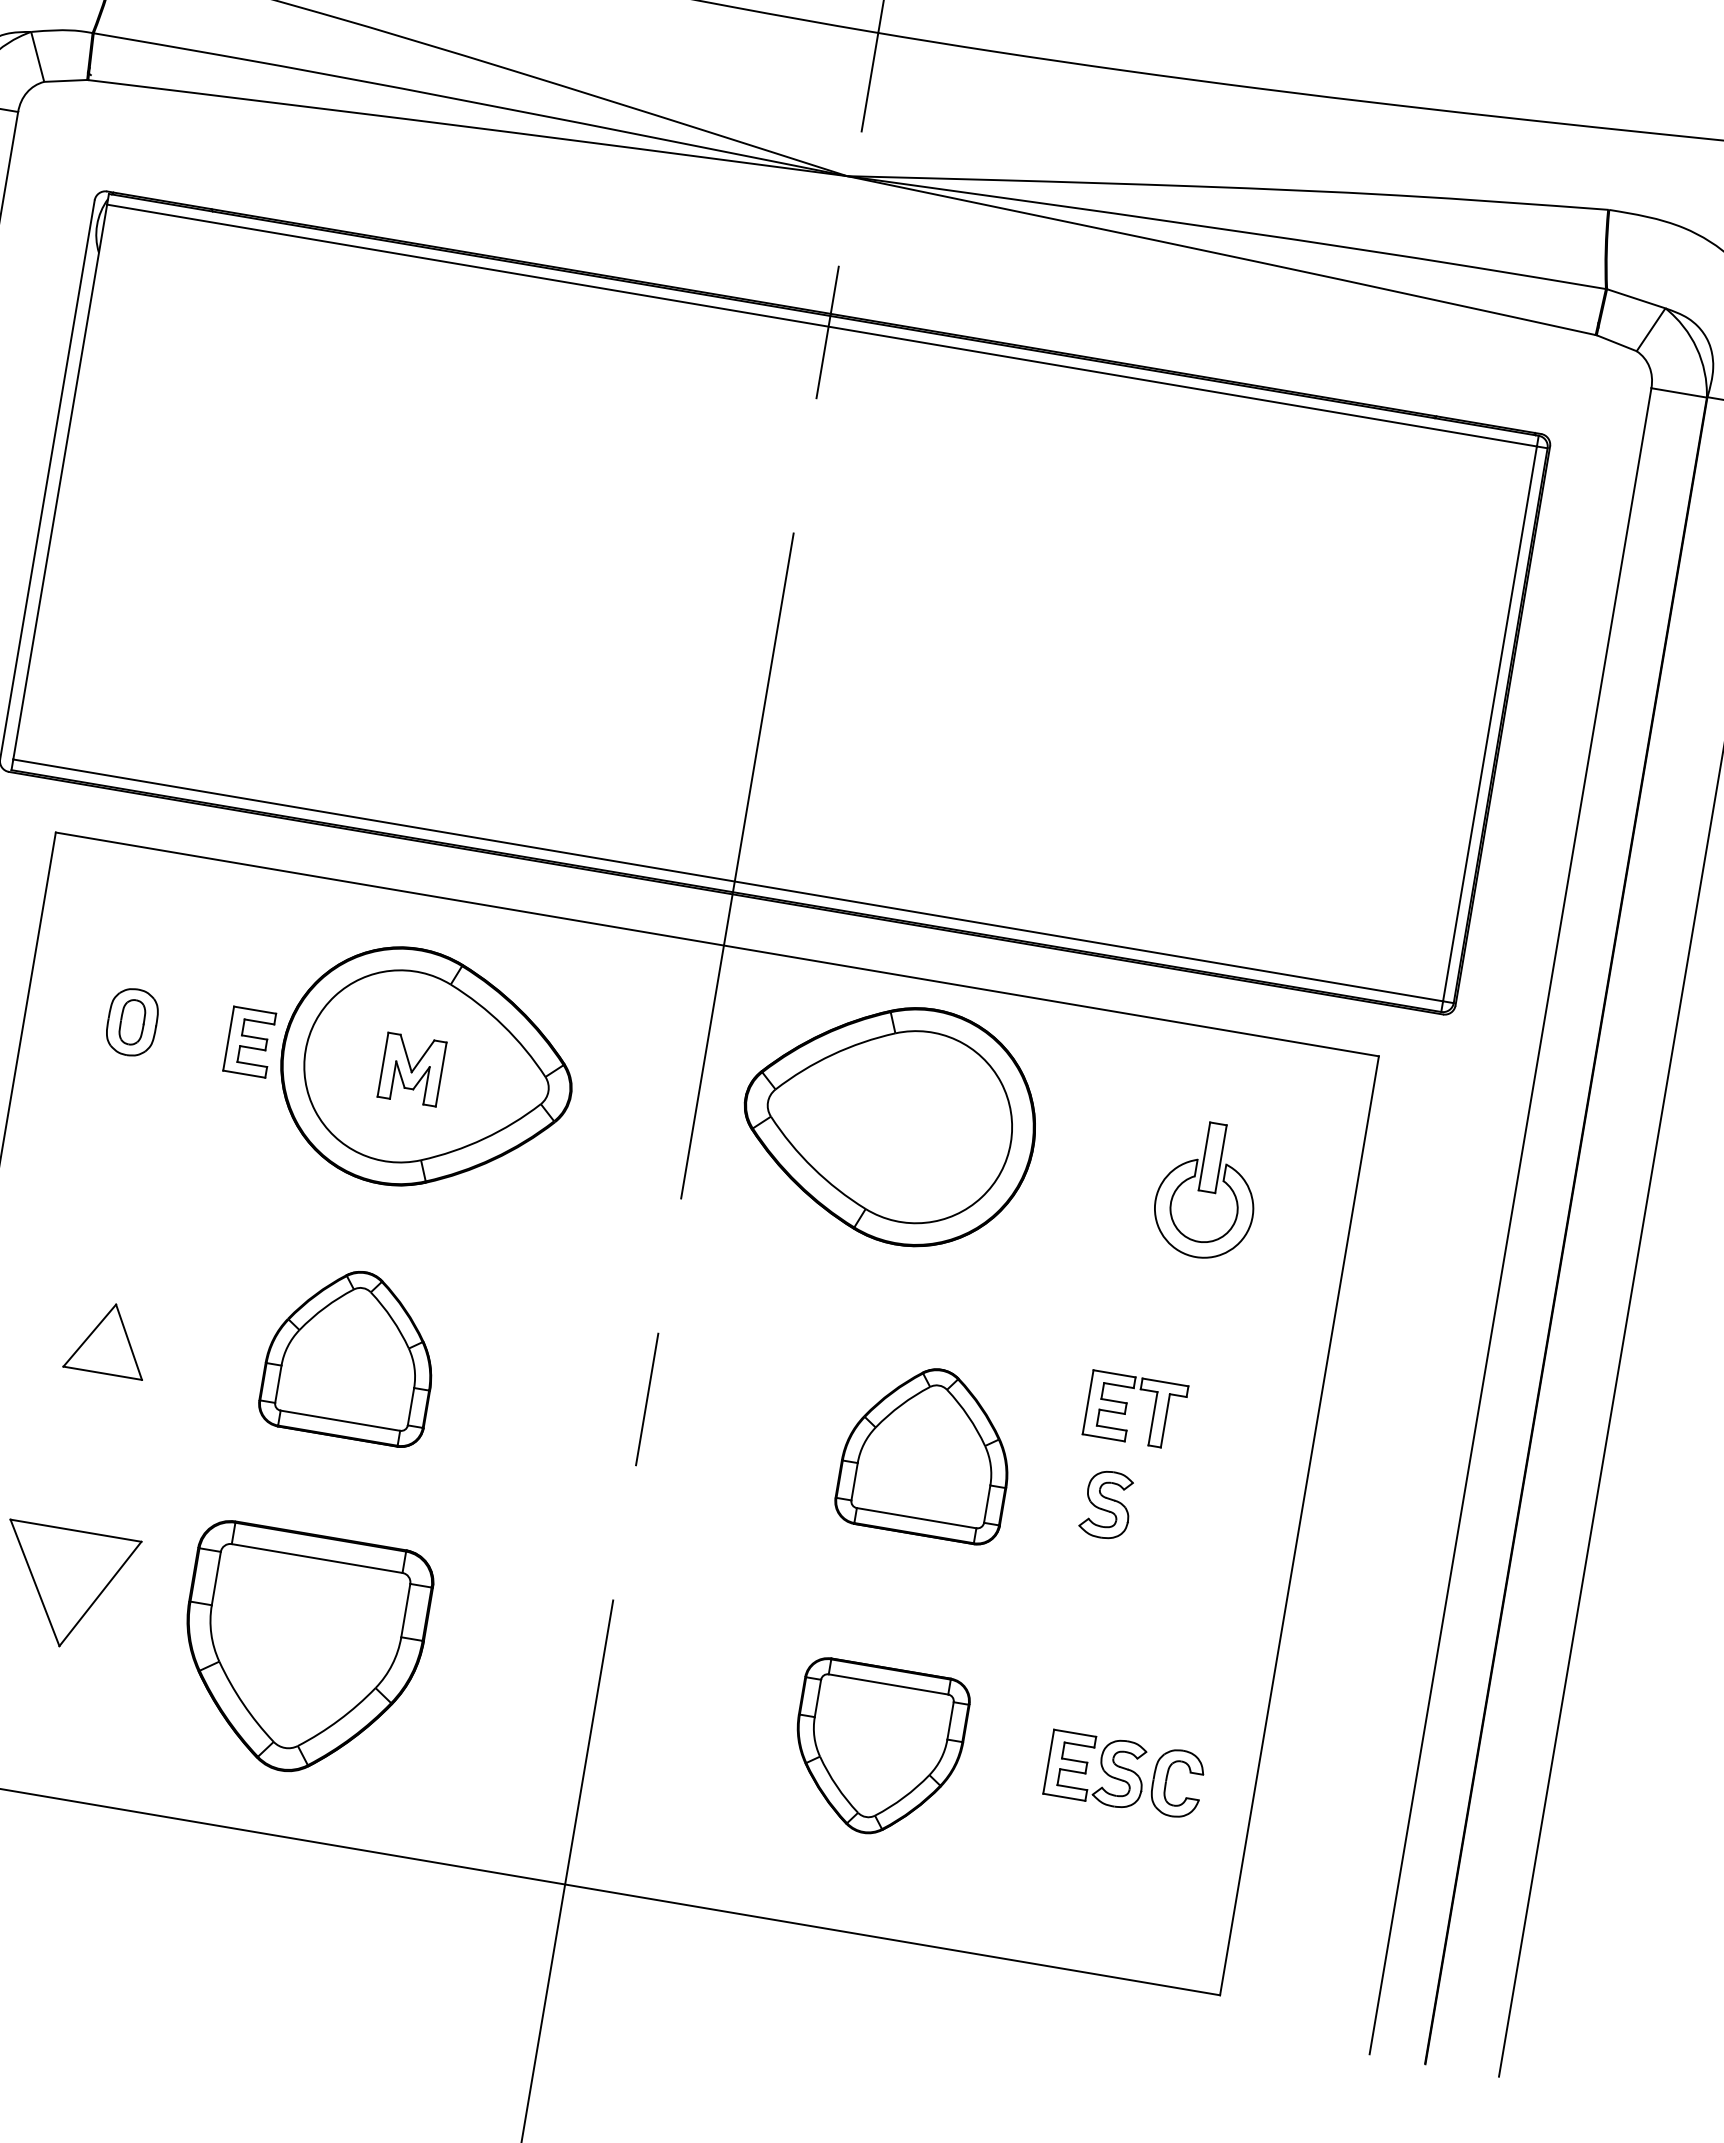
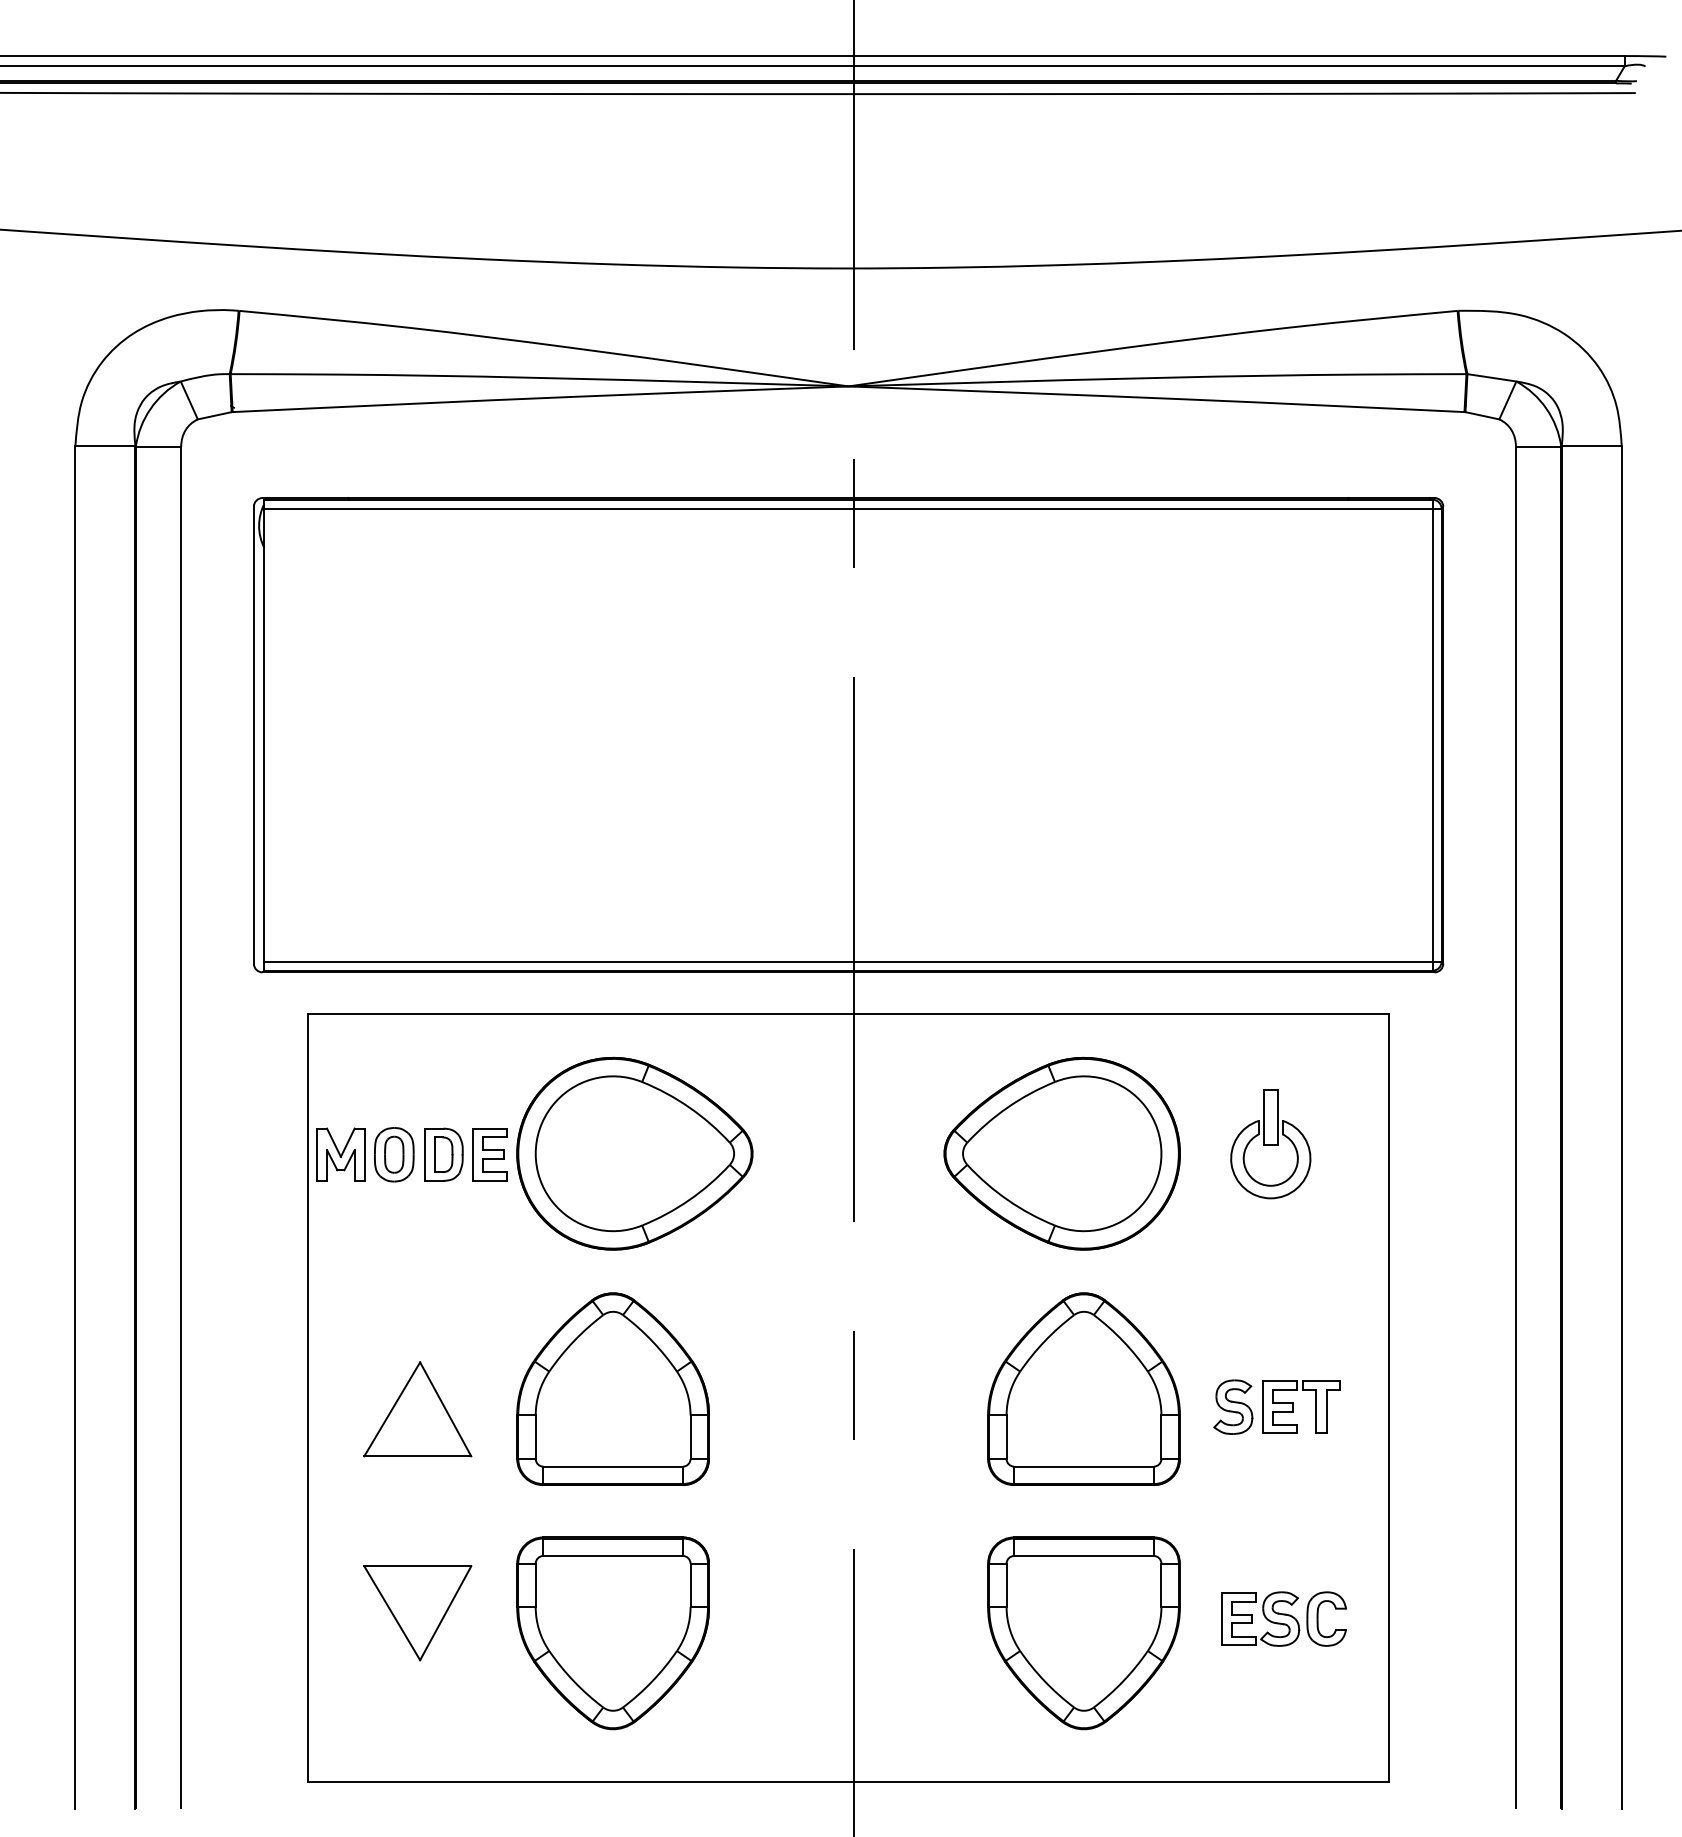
part: (192, 1032) -> (443, 1154), added
part: (411, 1069) -> (340, 1154), moved
part: (888, 1122) -> (1061, 1153), moved
part: (108, 1338) -> (417, 1409), size x1.67
part: (351, 1353) -> (612, 1388), size x1.43
part: (1125, 1407) -> (1293, 1406), moved
part: (927, 1450) -> (1083, 1388), size x1.43
part: (876, 1750) -> (1083, 1633), size x1.43

